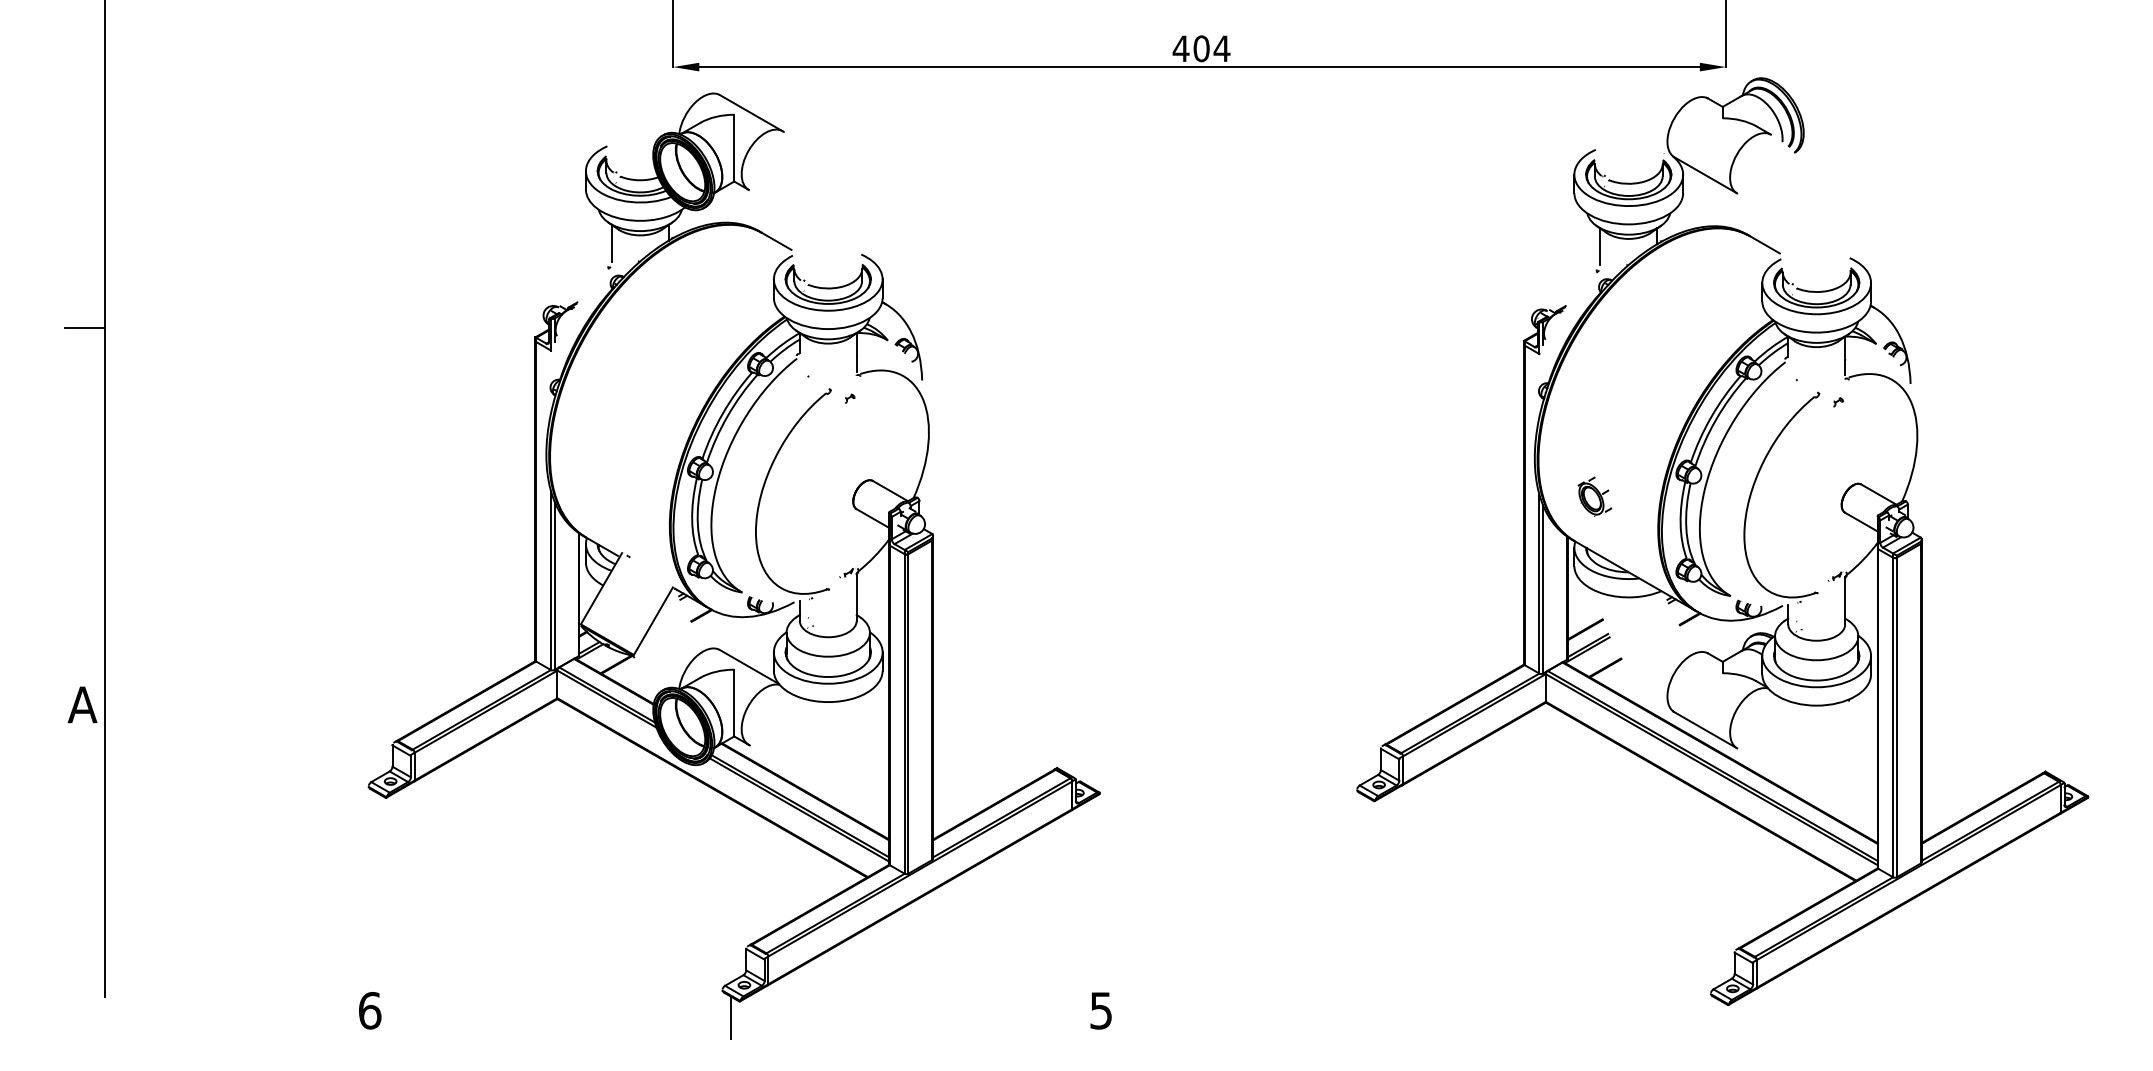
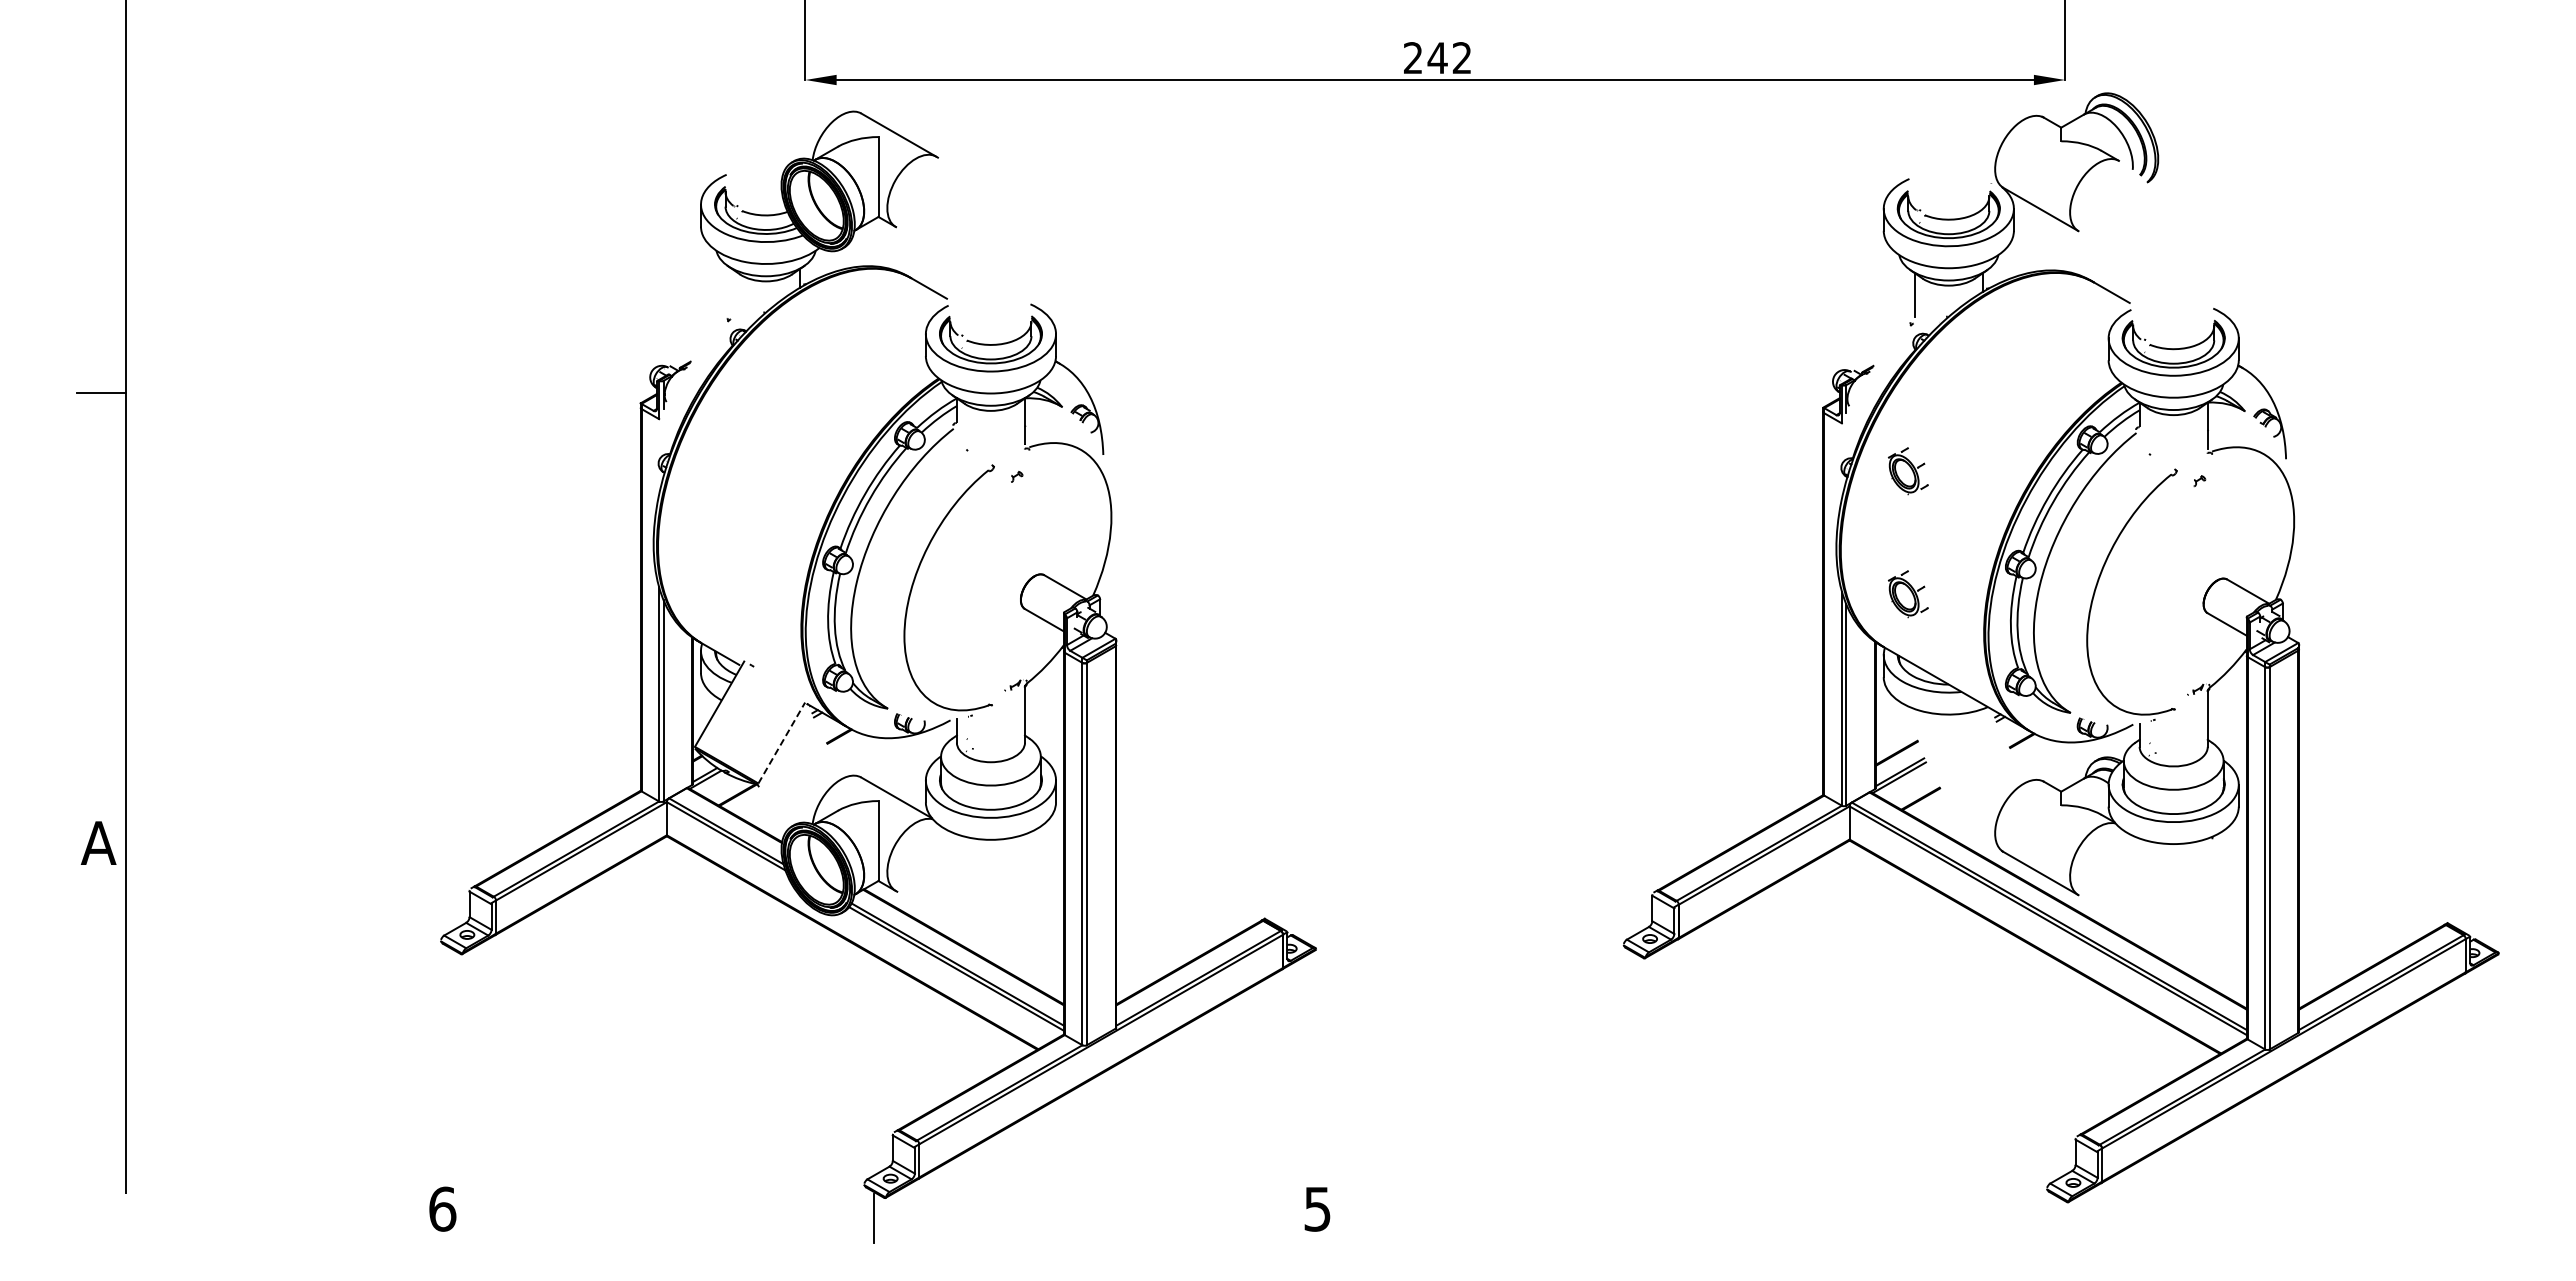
text: (1201, 49) -> (1437, 58), 404 -> 242
line: (612, 243) -> (732, 290), removed
part: (1595, 394) -> (1908, 471), added
line: (653, 621) -> (781, 743), solid -> dashed

